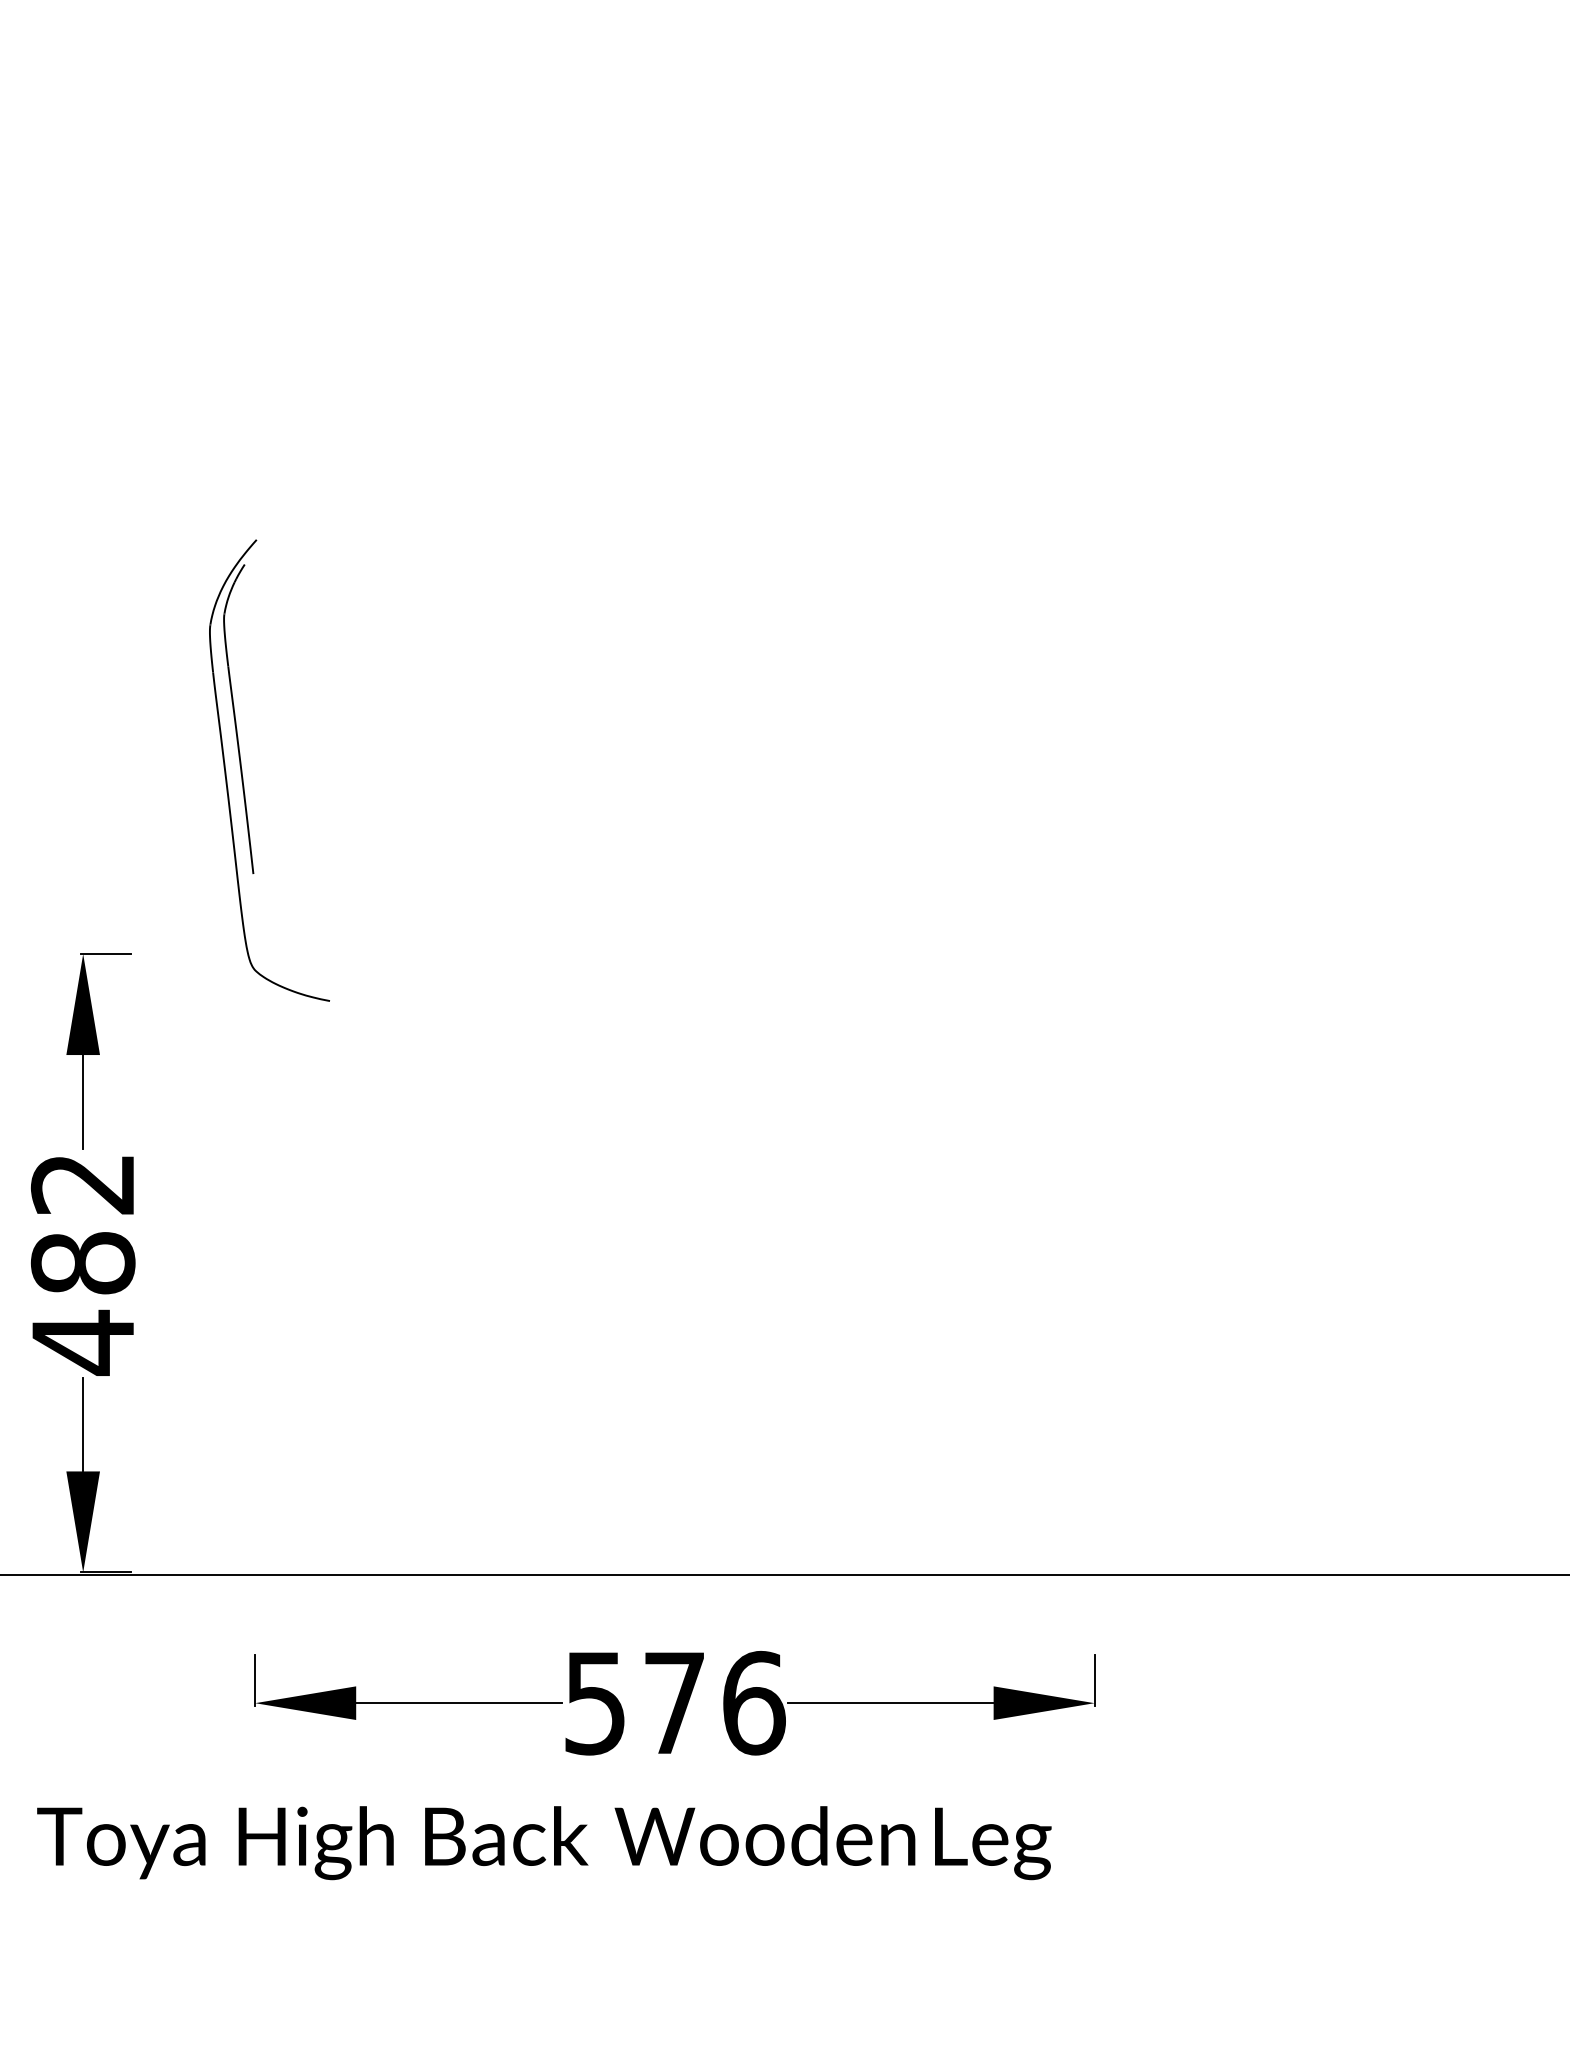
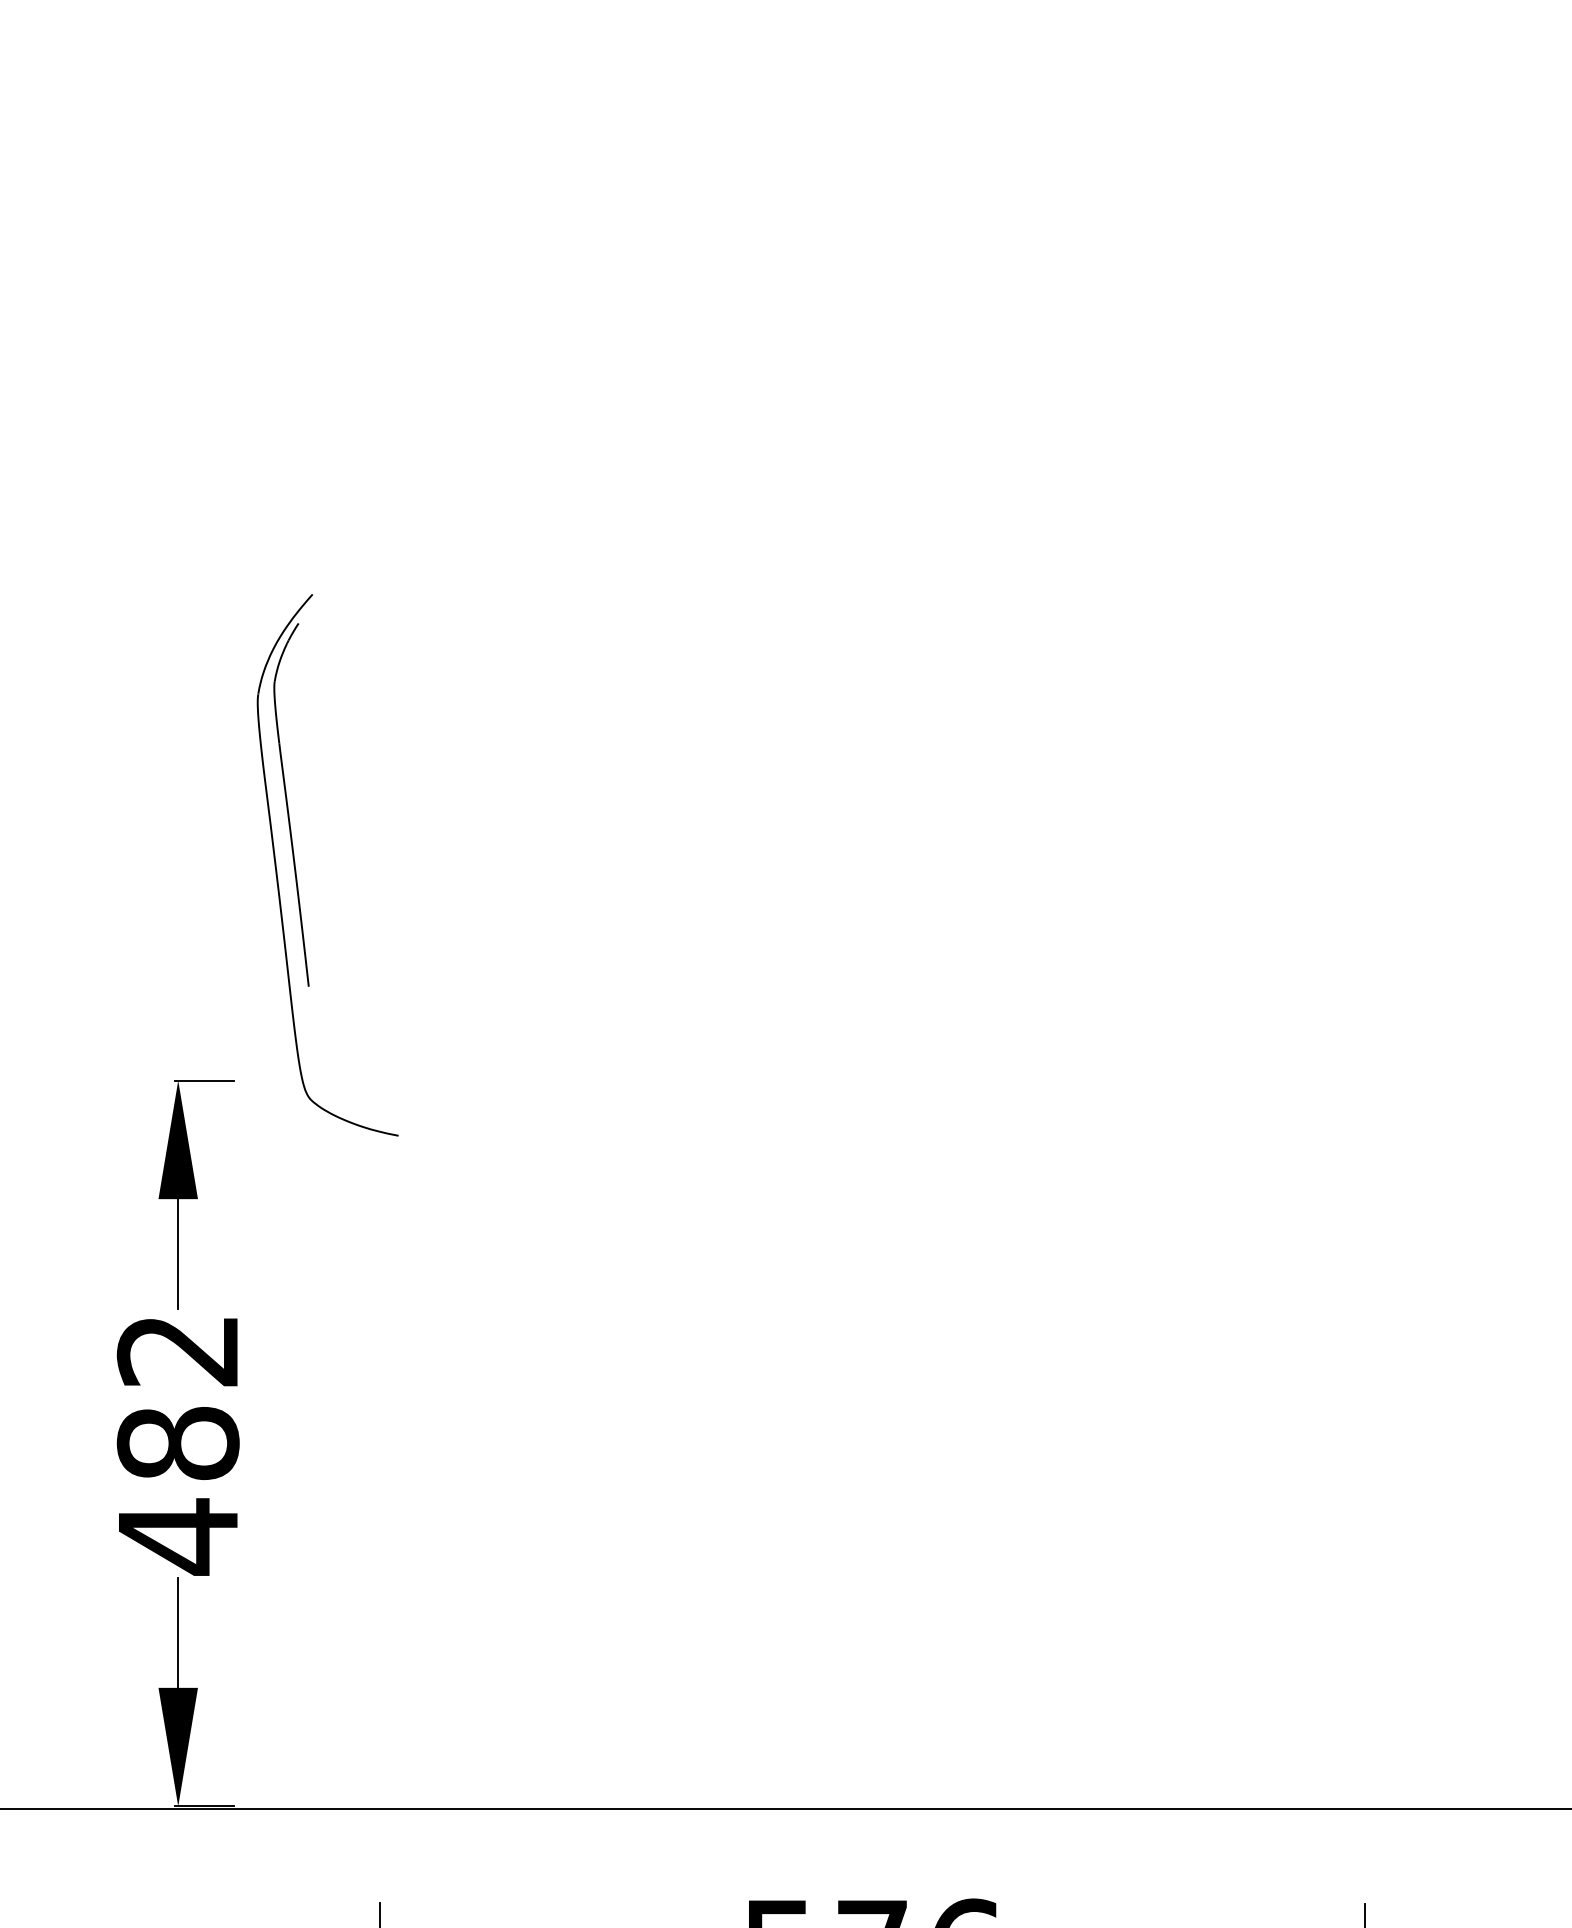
part: (243, 777) -> (297, 873), moved

